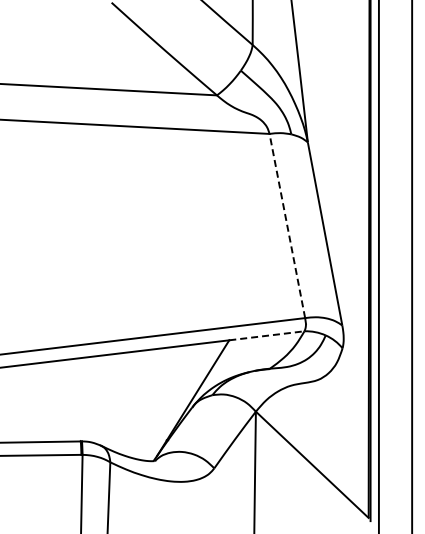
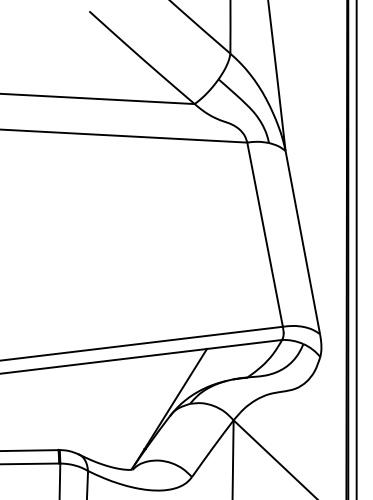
line: (287, 226) -> (265, 235), dashed -> solid
line: (266, 335) -> (244, 344), dashed -> solid

